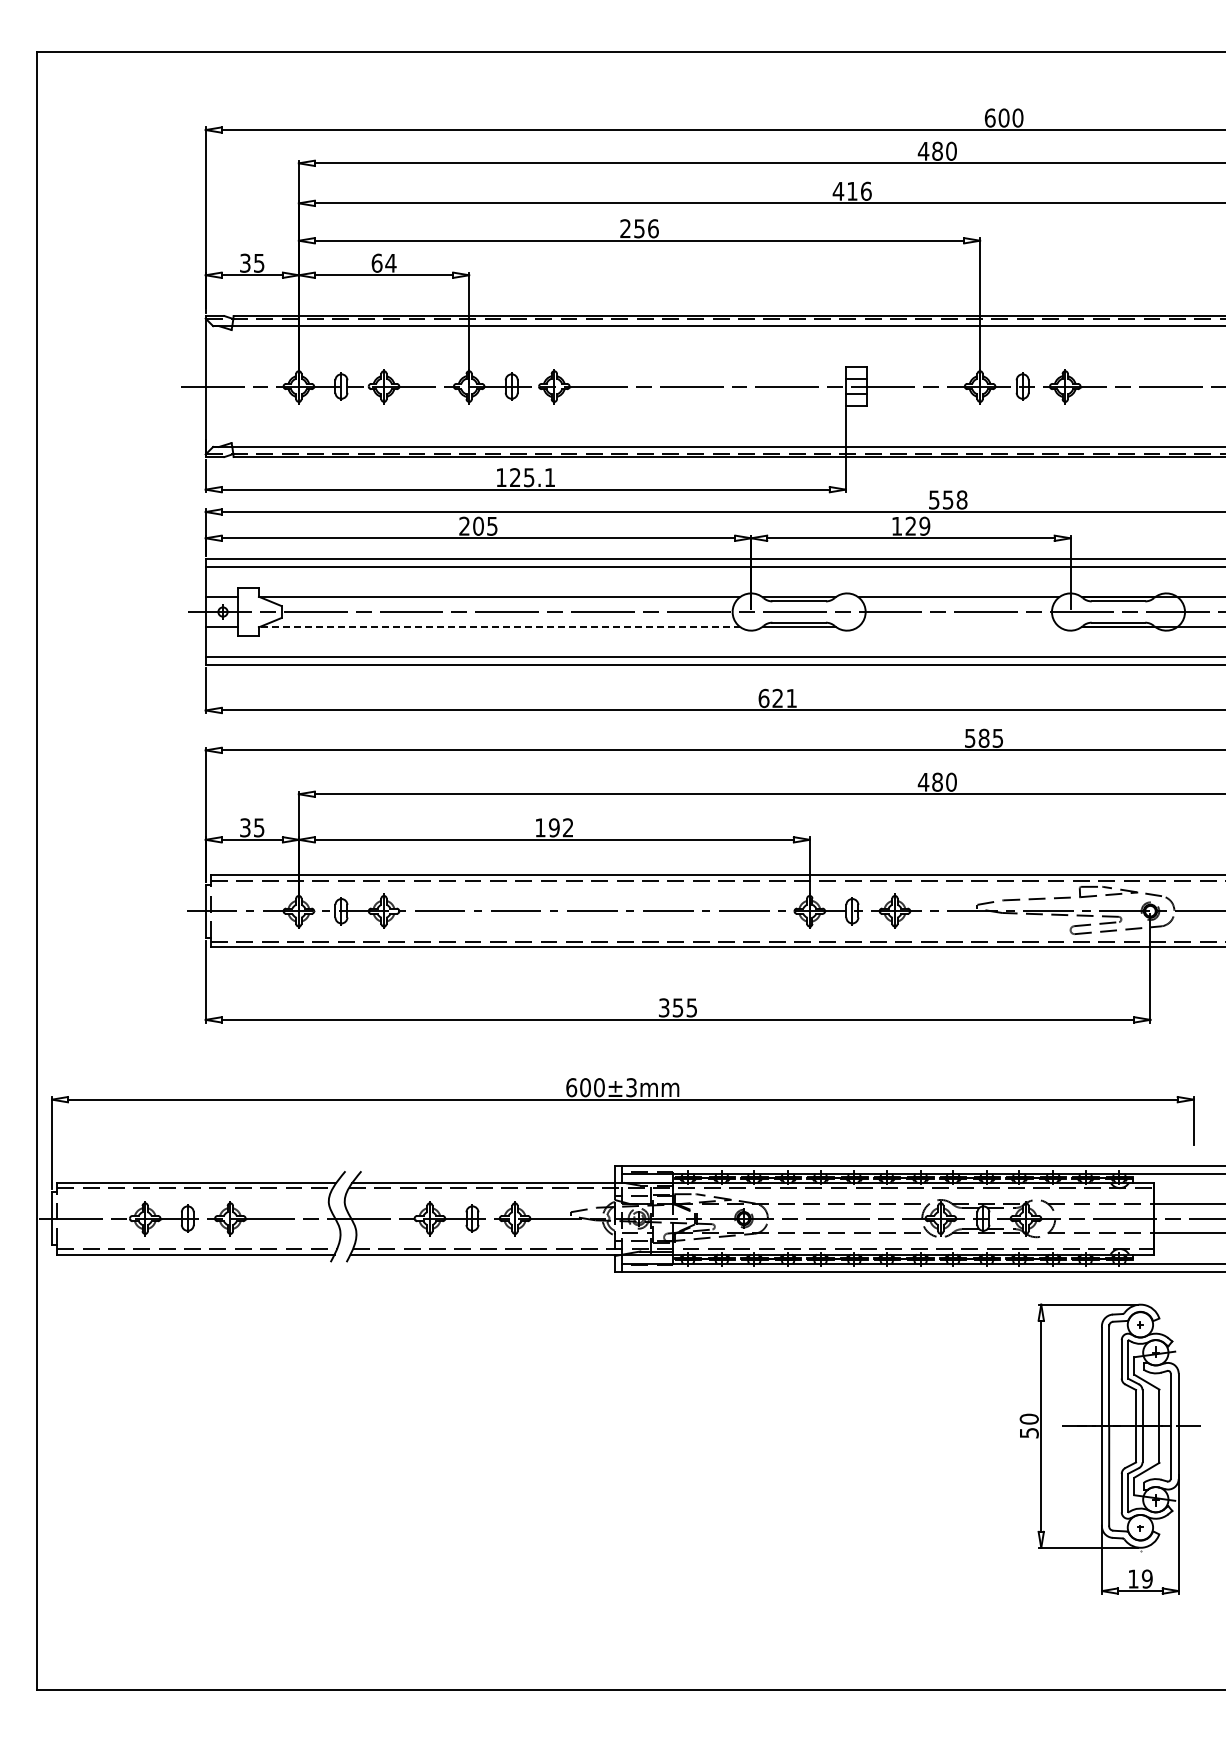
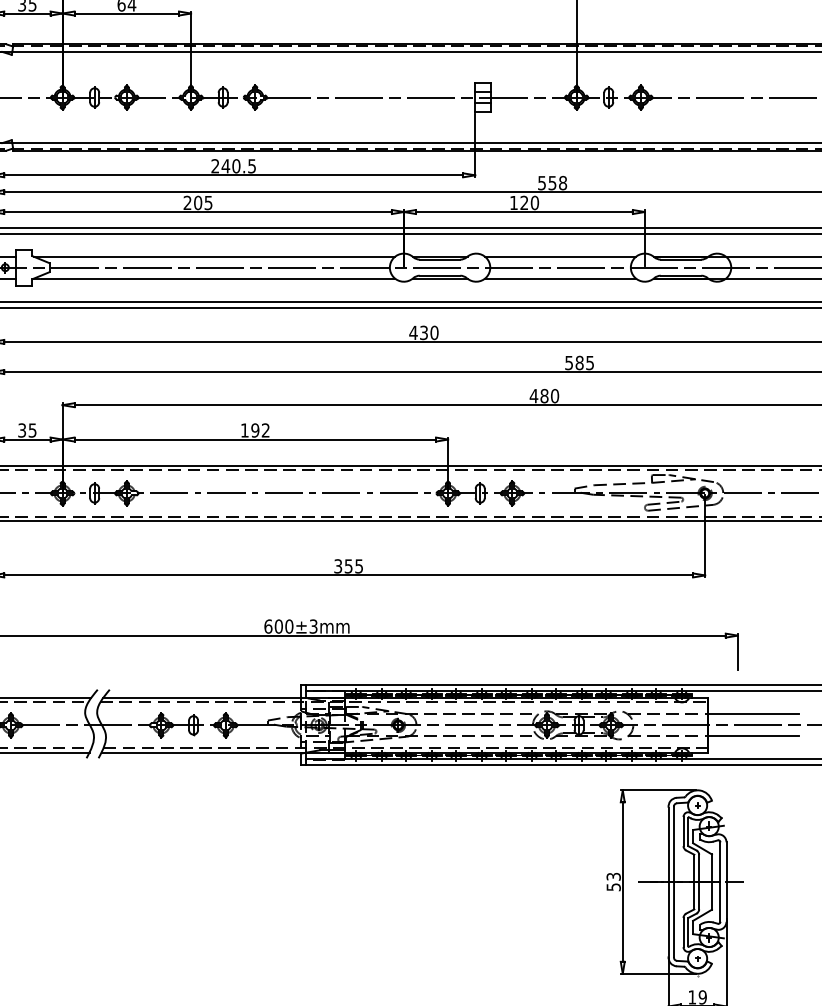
text: (525, 477) -> (233, 166), 125.1 -> 240.5
text: (924, 526) -> (534, 203), 129 -> 120
line: (500, 626) -> (214, 278), dashed -> solid
line: (958, 626) -> (560, 278), added
text: (777, 698) -> (423, 332), 621 -> 430
text: (1028, 1418) -> (613, 876), 50 -> 53

